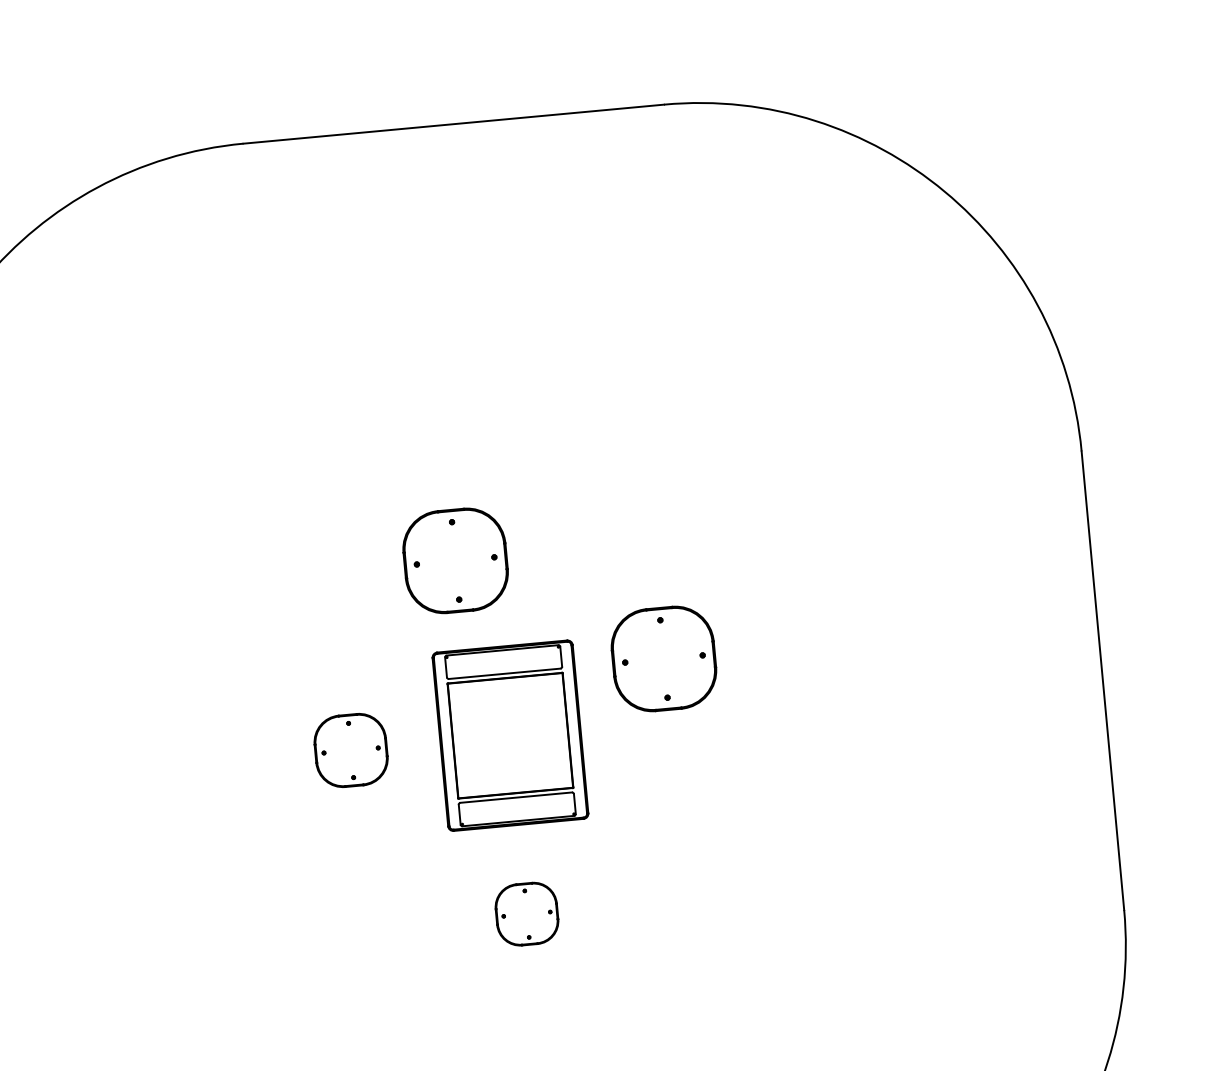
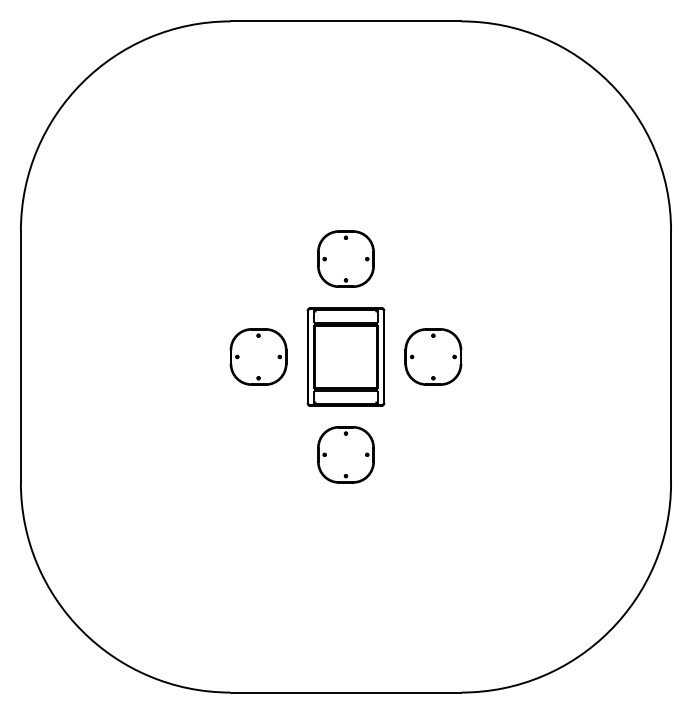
part: (454, 559) -> (345, 258), moved
part: (664, 658) -> (433, 356), moved
part: (350, 749) -> (258, 356), size x1.43
part: (526, 913) -> (345, 454), size x1.67

